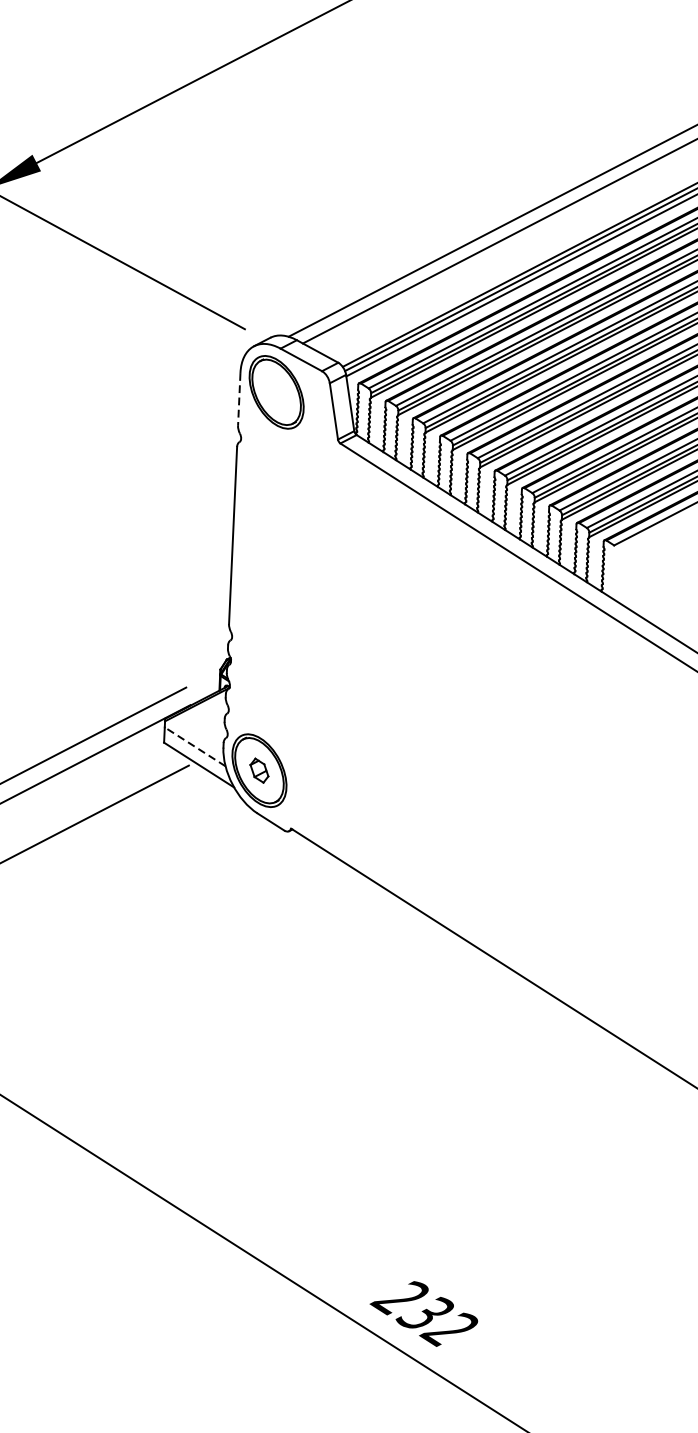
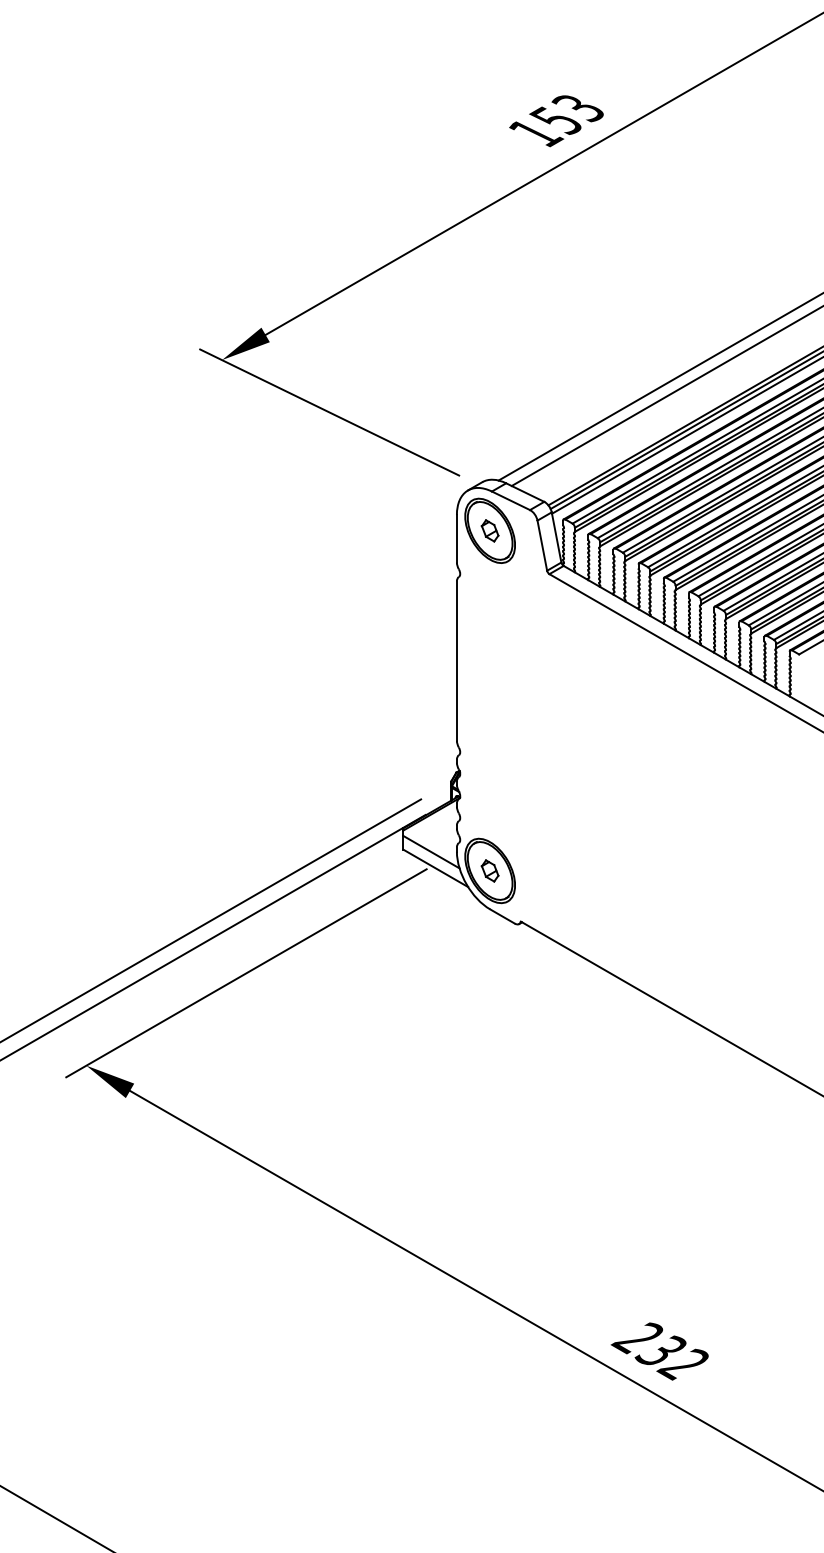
part: (275, 391) -> (489, 530), added
line: (238, 399) -> (456, 538), dashed -> solid
line: (195, 746) -> (431, 851), dashed -> solid

